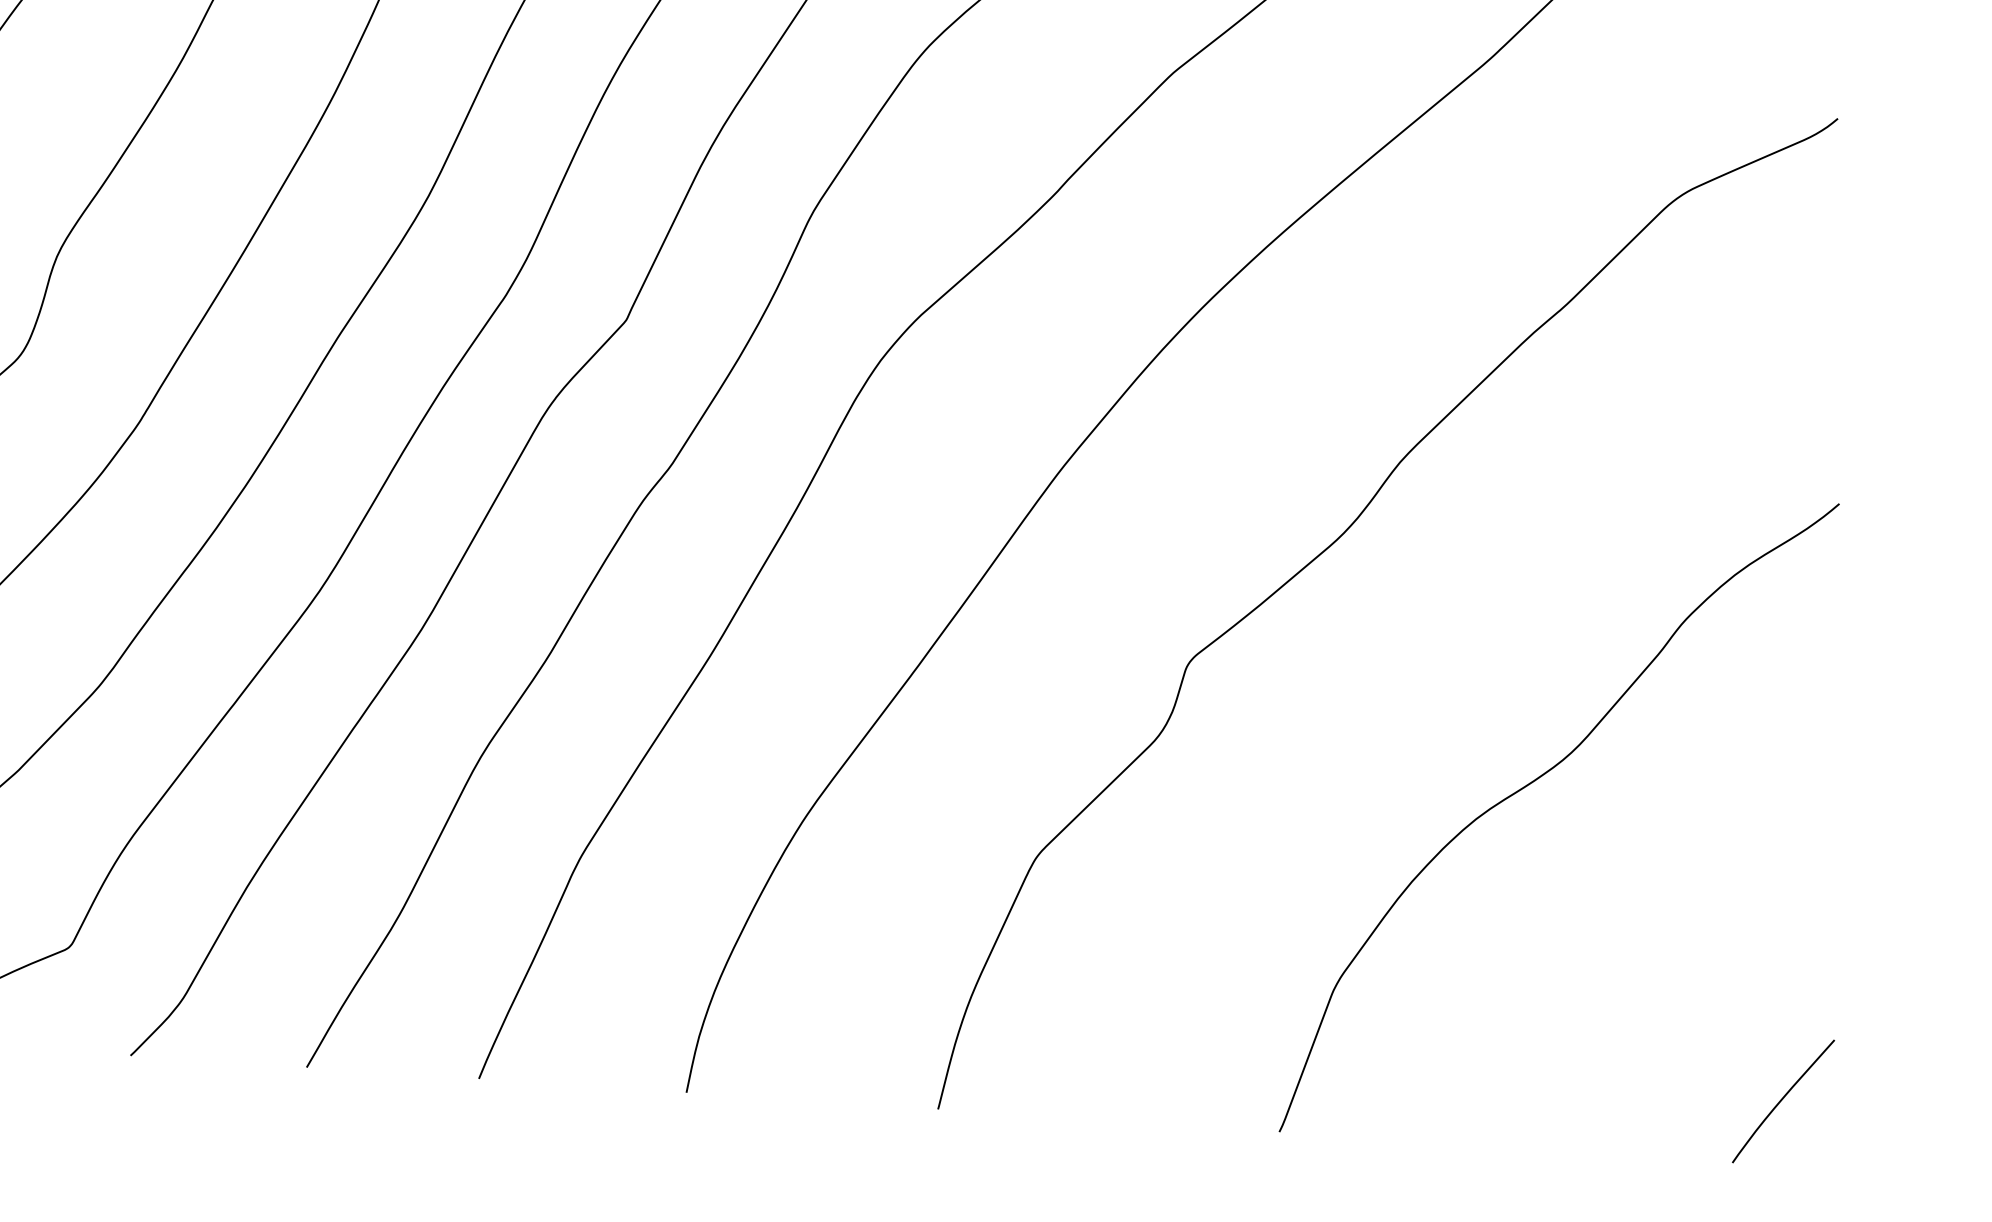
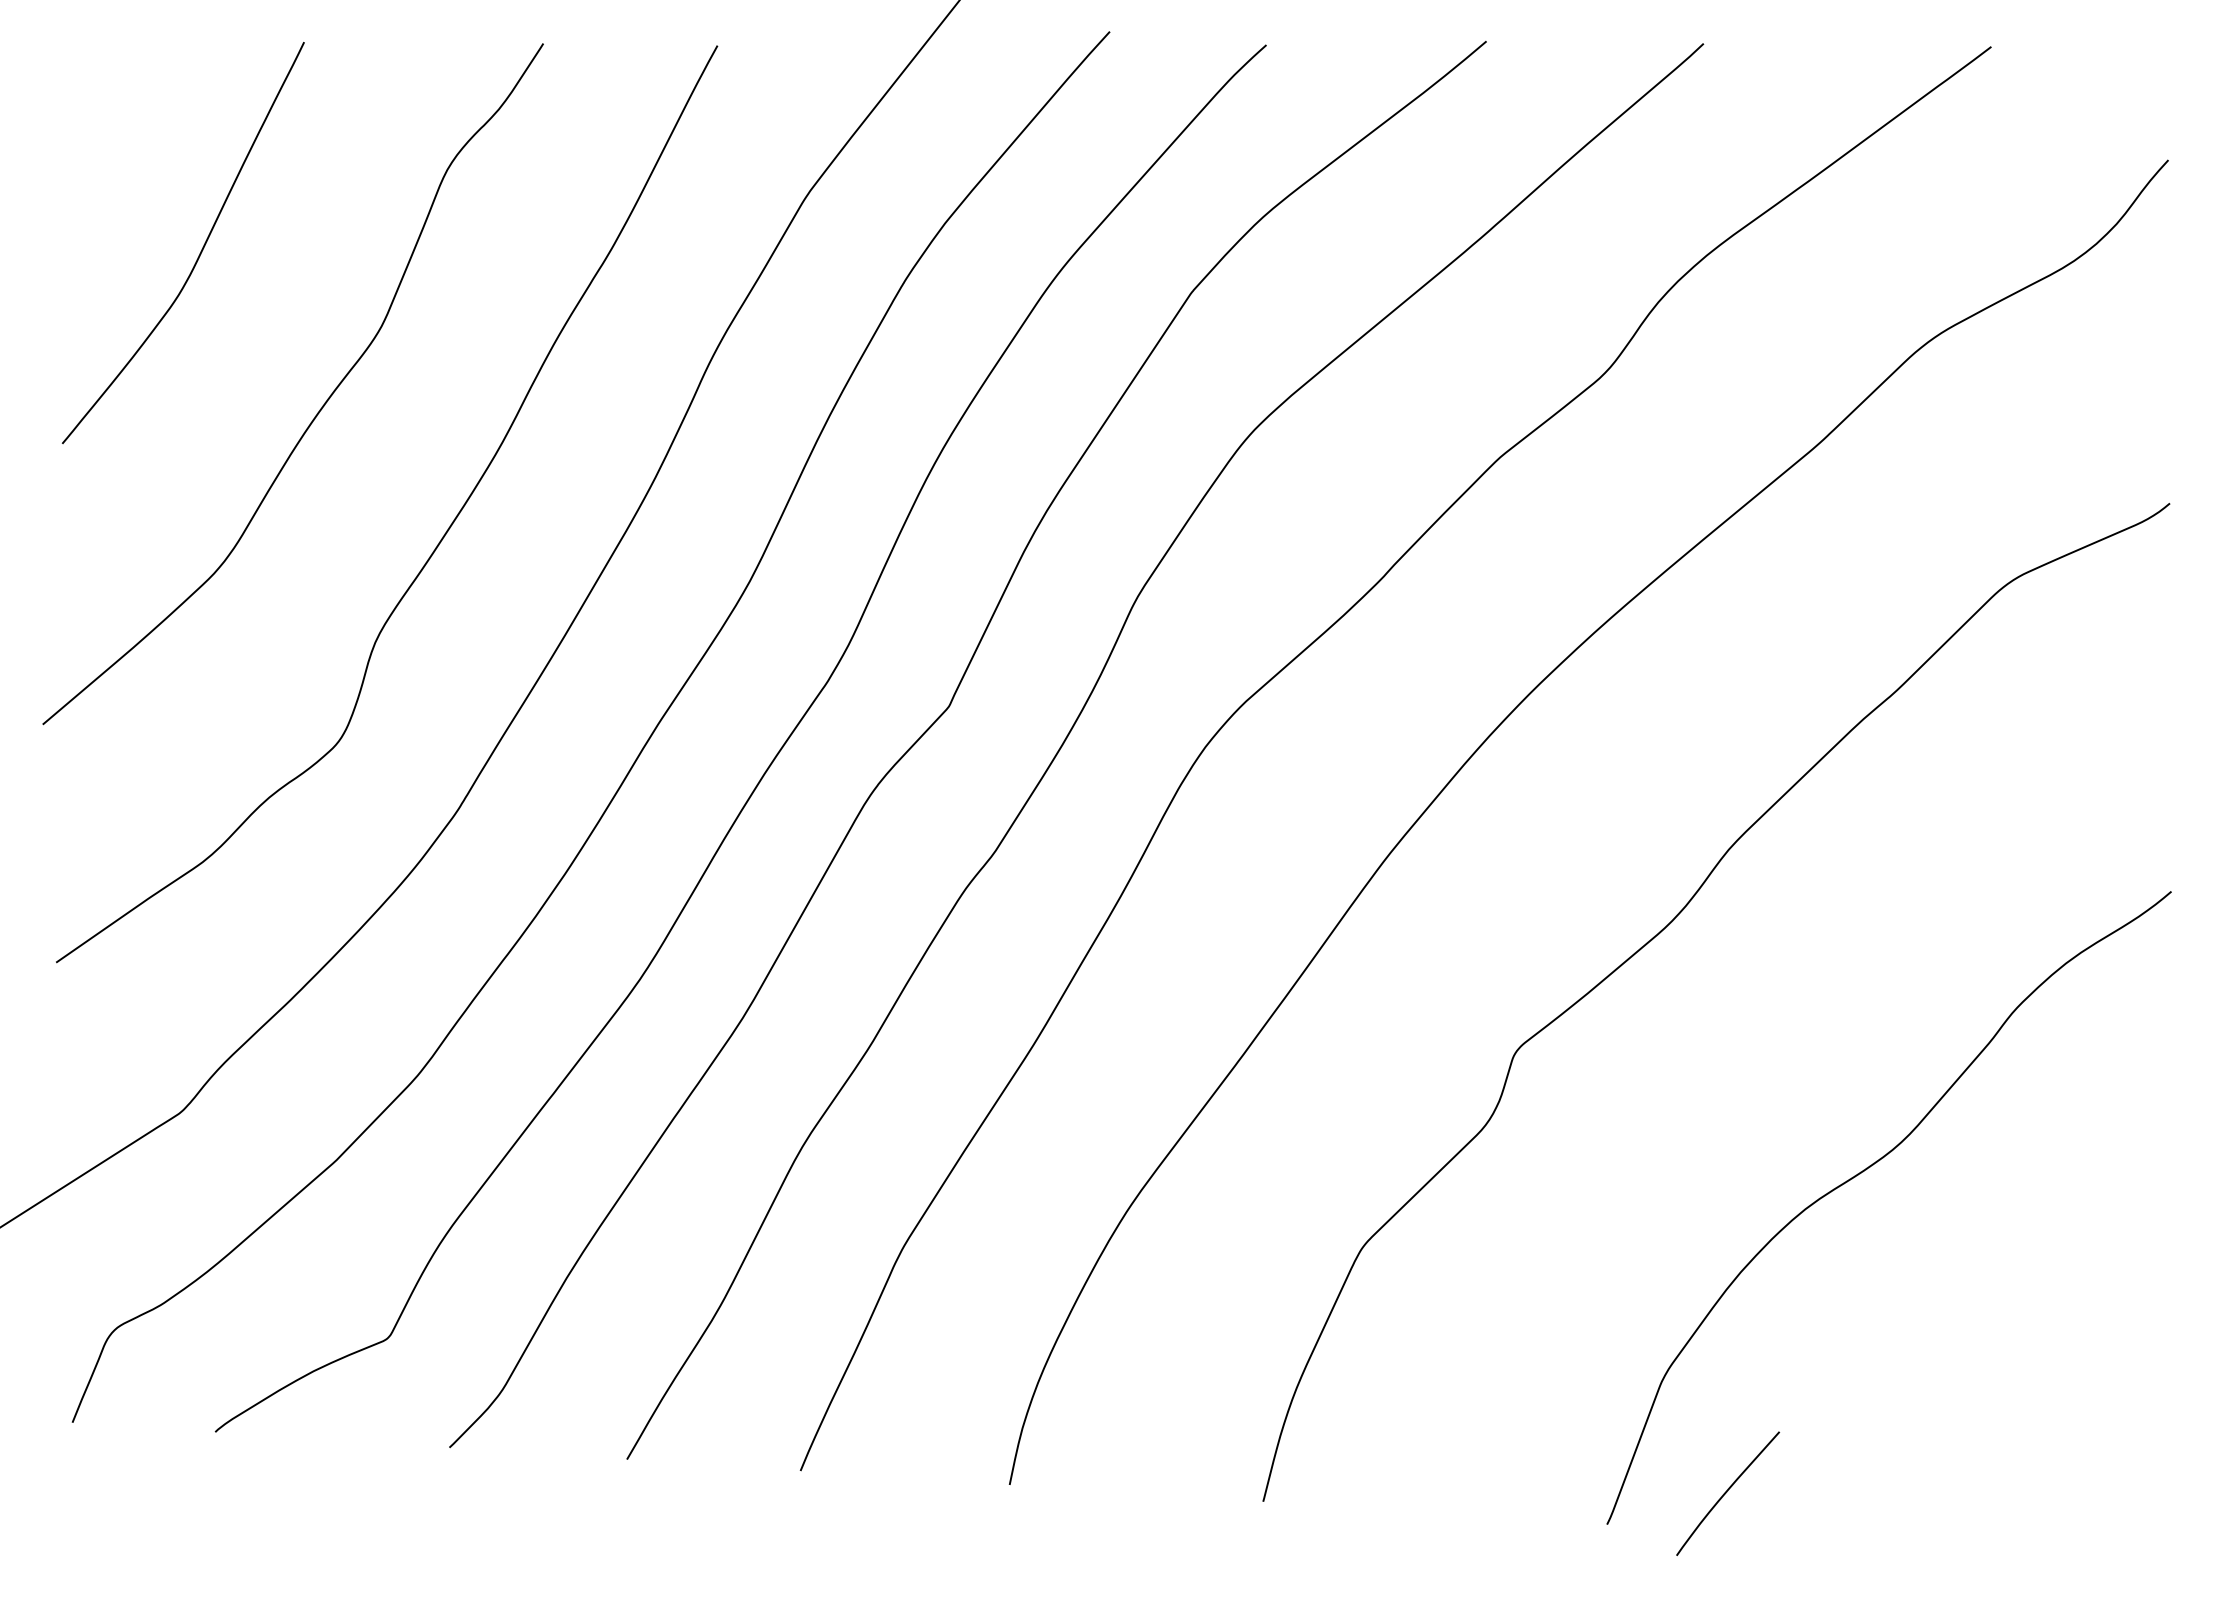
curve: (1782, 1100) -> (1727, 1492), moved

